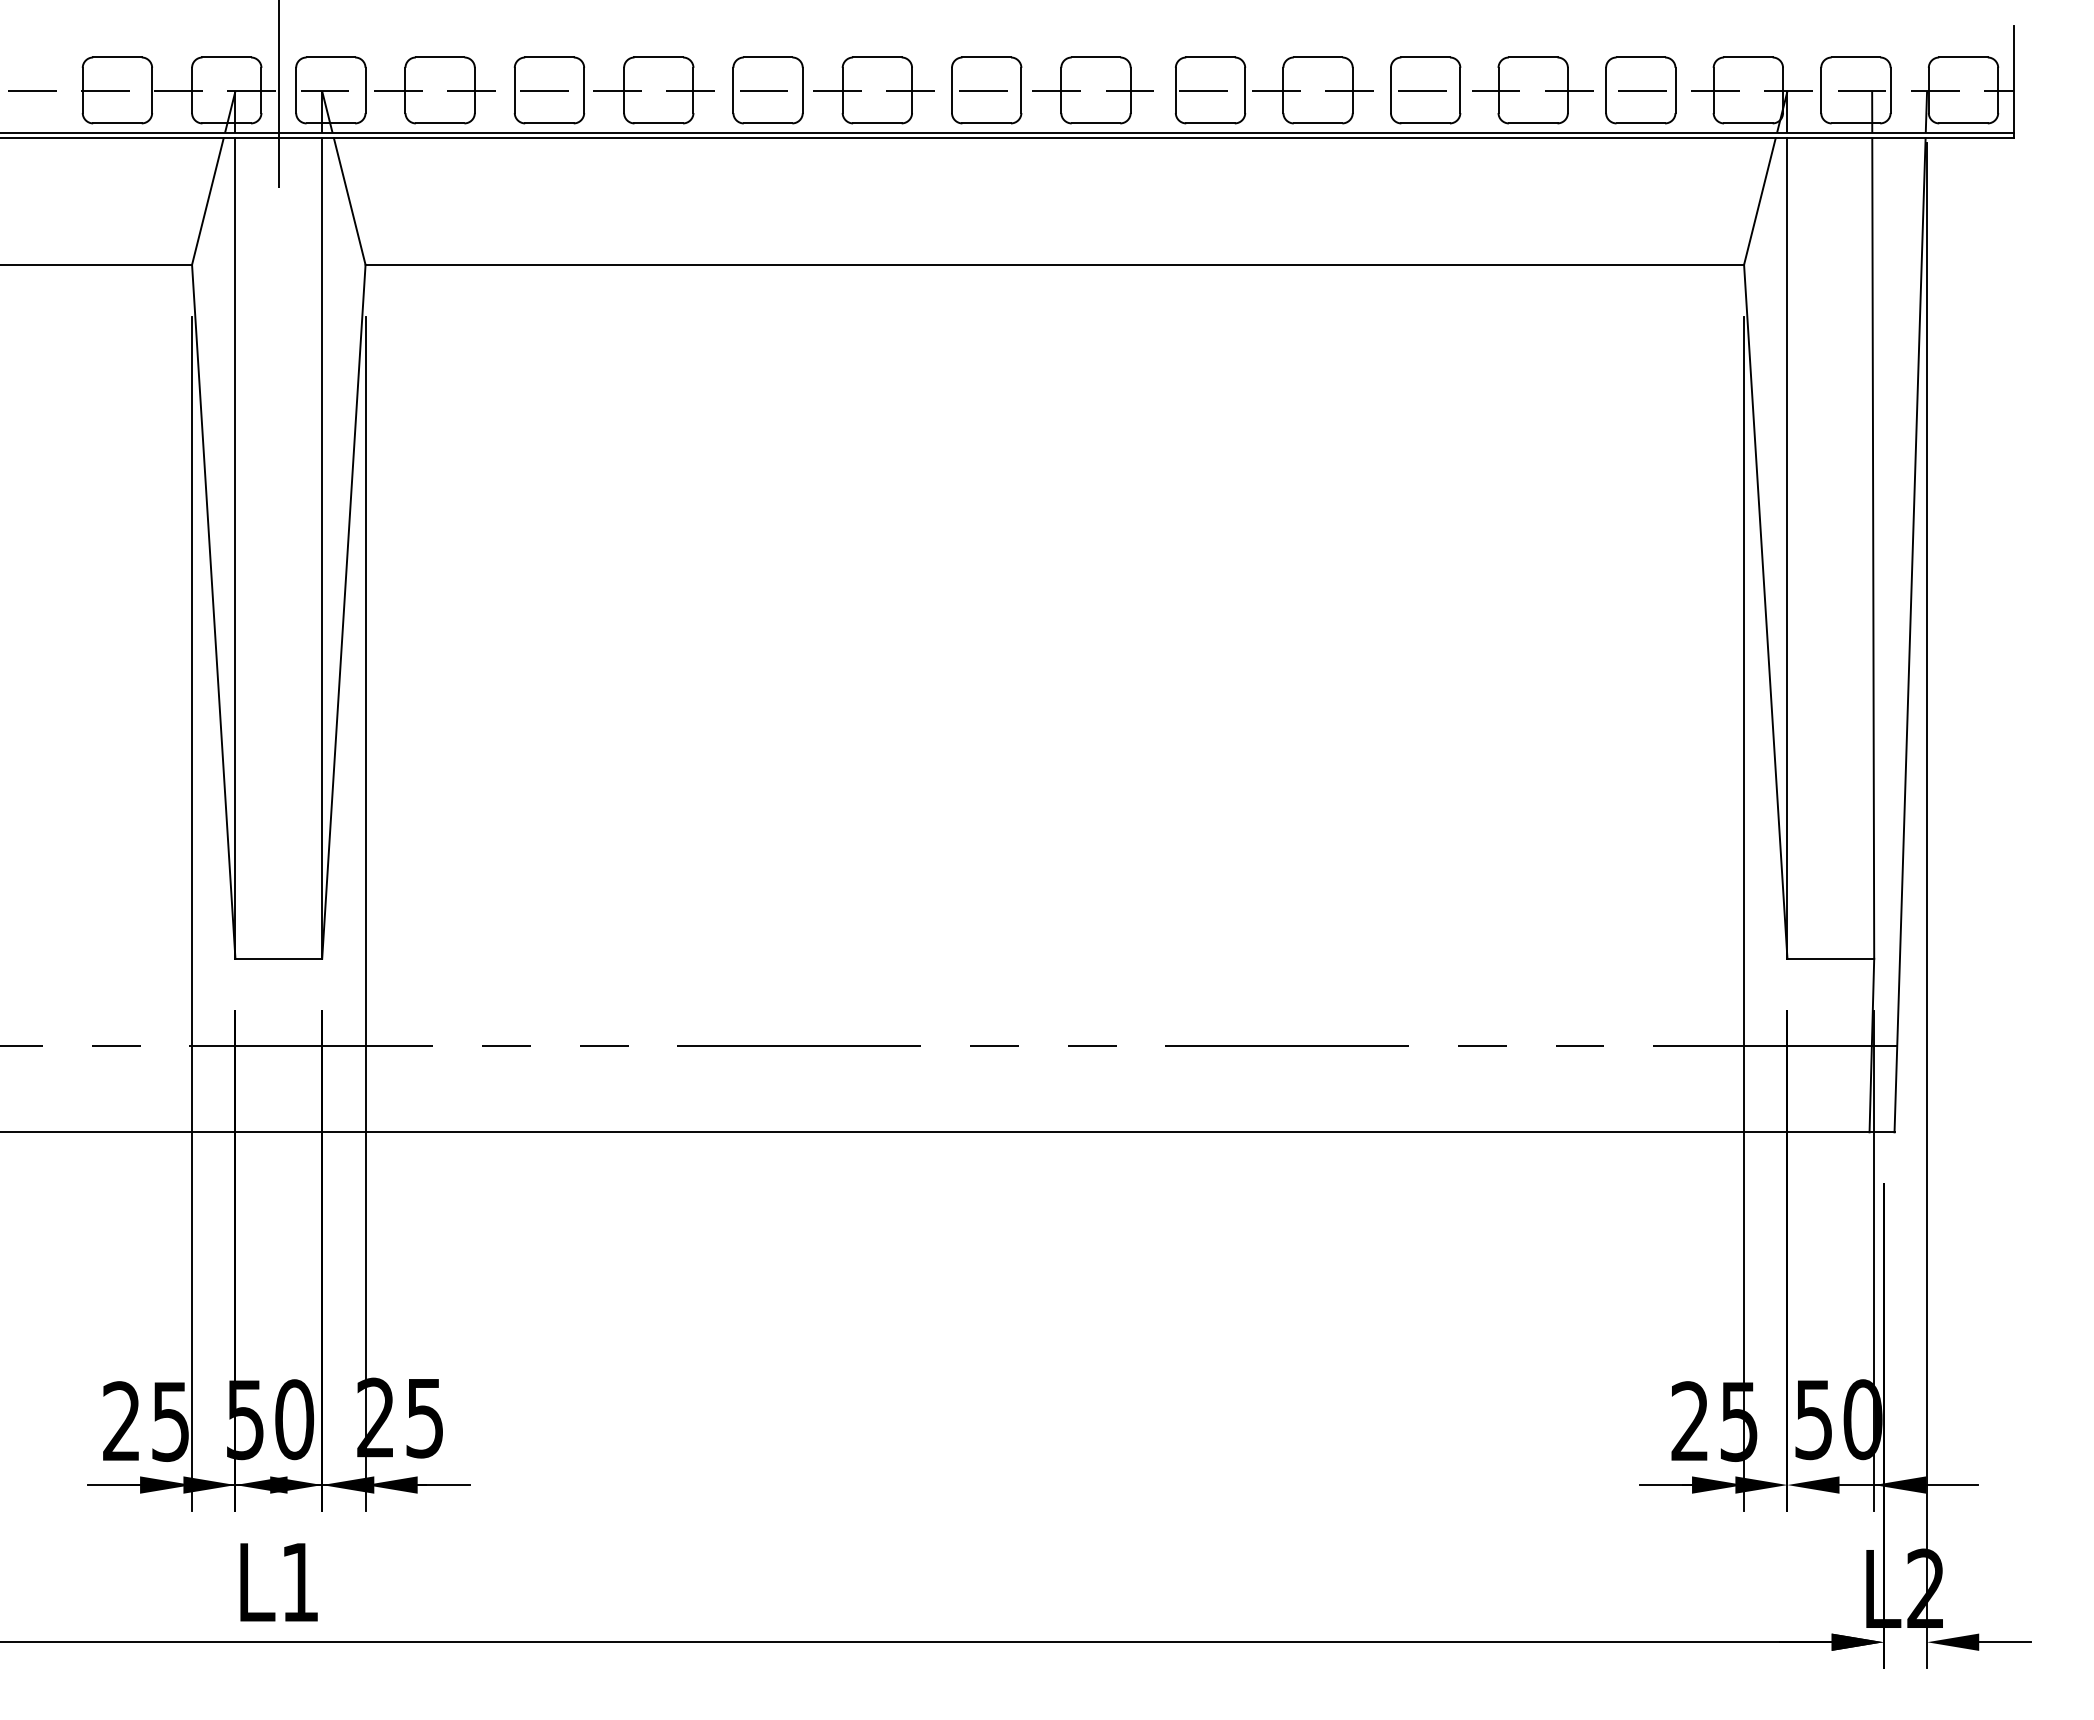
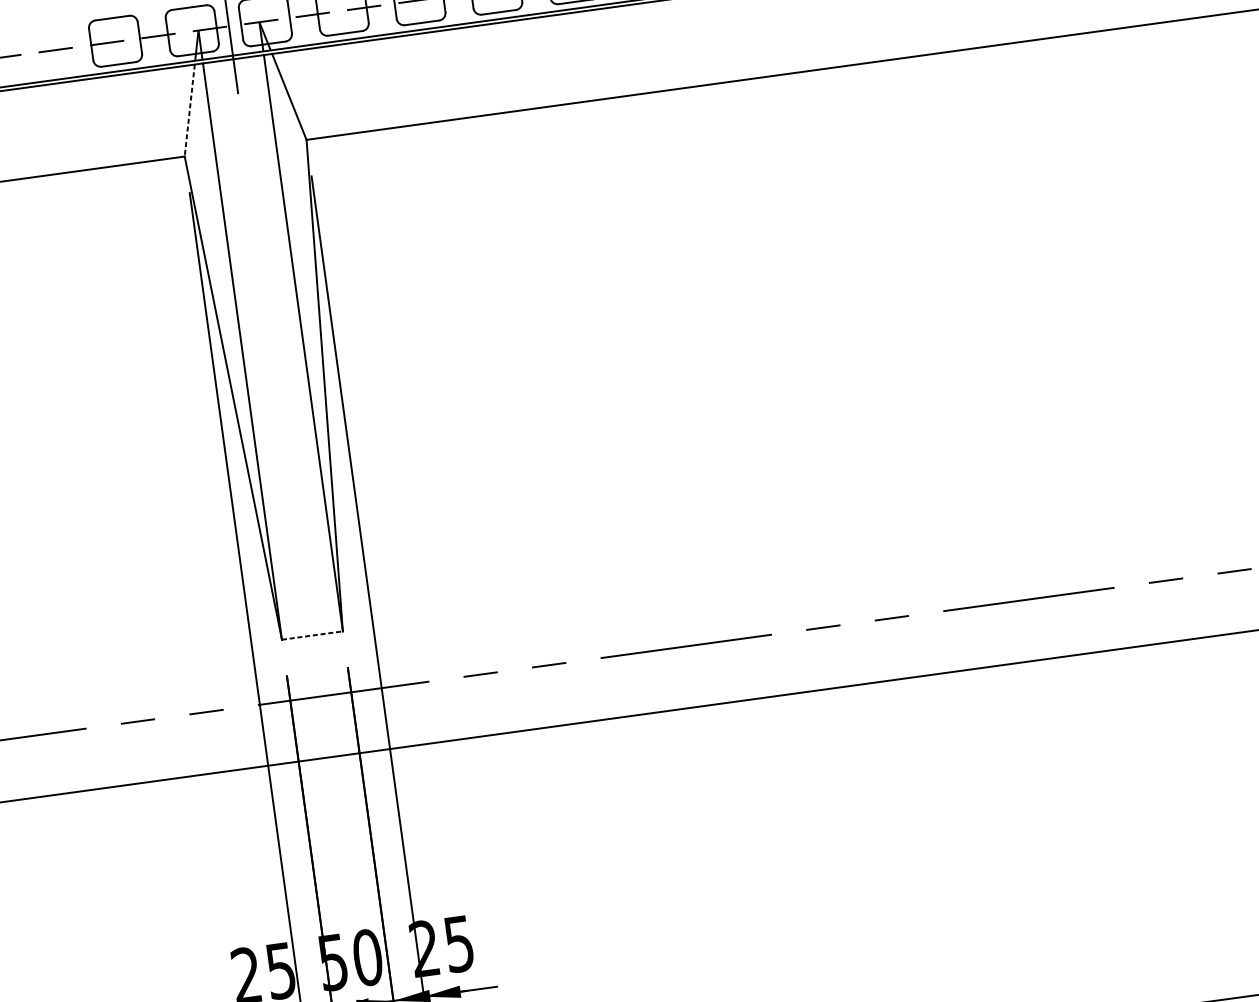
line: (207, 201) -> (189, 110), solid -> dashed
line: (279, 958) -> (312, 635), solid -> dashed

